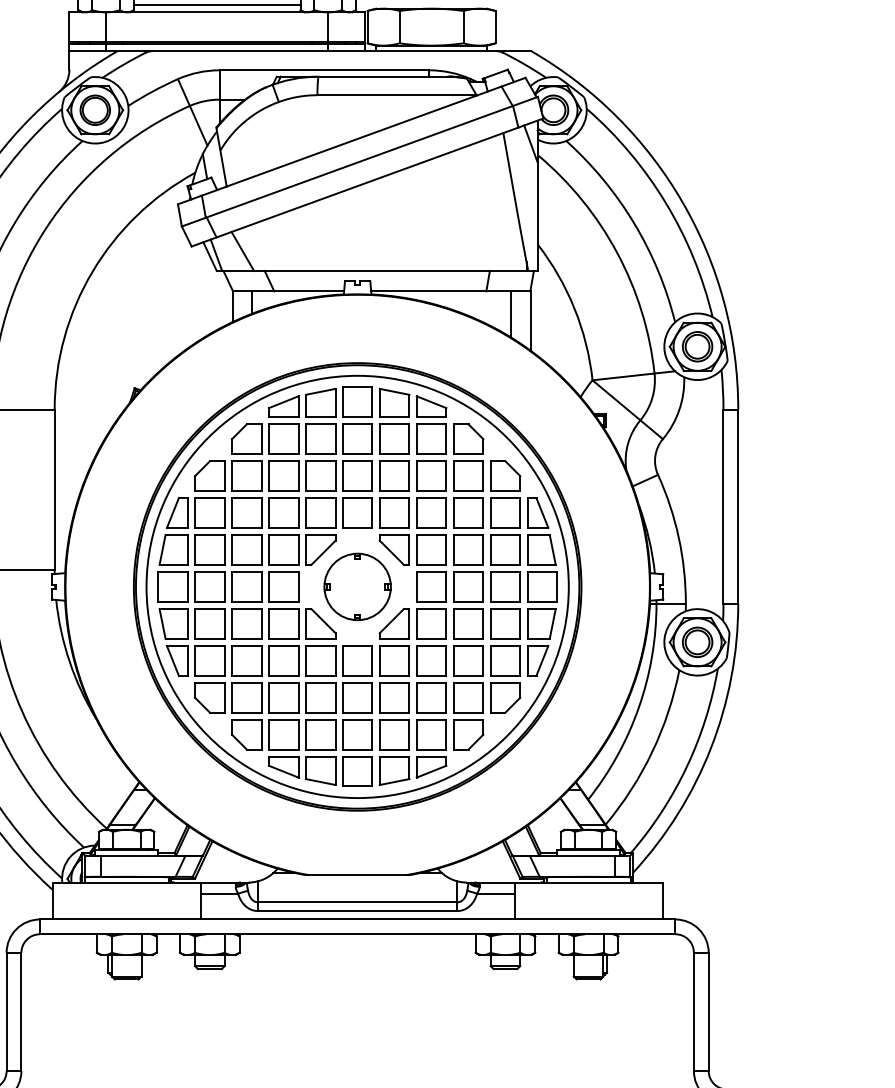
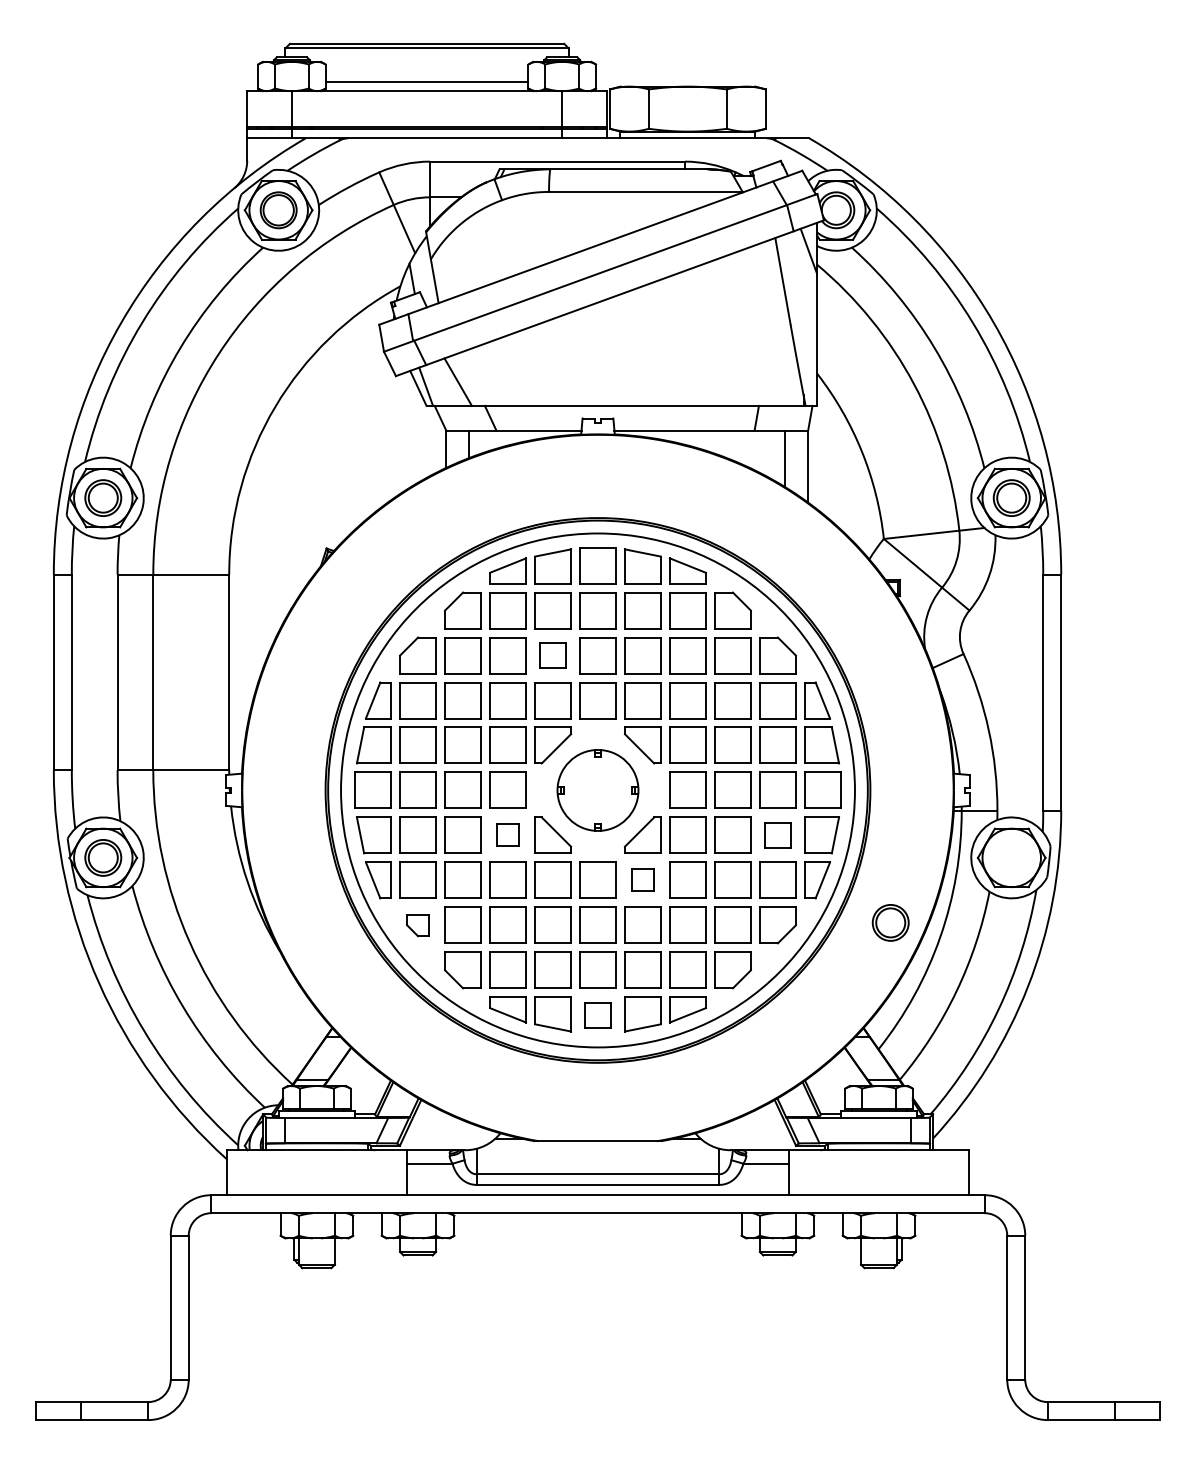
part: (320, 476) -> (552, 655), size x0.7
part: (283, 623) -> (507, 834), size x0.6
part: (505, 623) -> (777, 834), size x0.7
part: (697, 642) -> (890, 922), moved
part: (394, 660) -> (642, 879), size x0.6
part: (209, 697) -> (417, 925), size x0.6
part: (357, 771) -> (597, 1014), size x0.7

